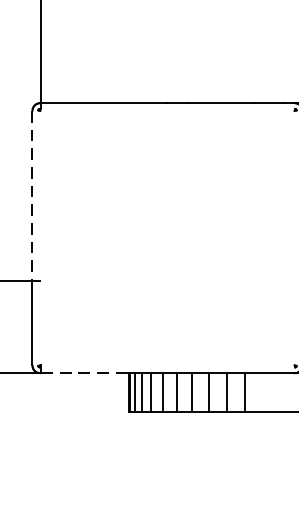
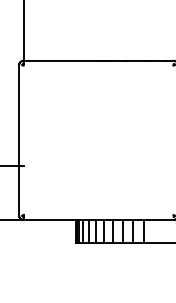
line: (33, 197) -> (19, 116), dashed -> solid
line: (84, 372) -> (49, 219), dashed -> solid

